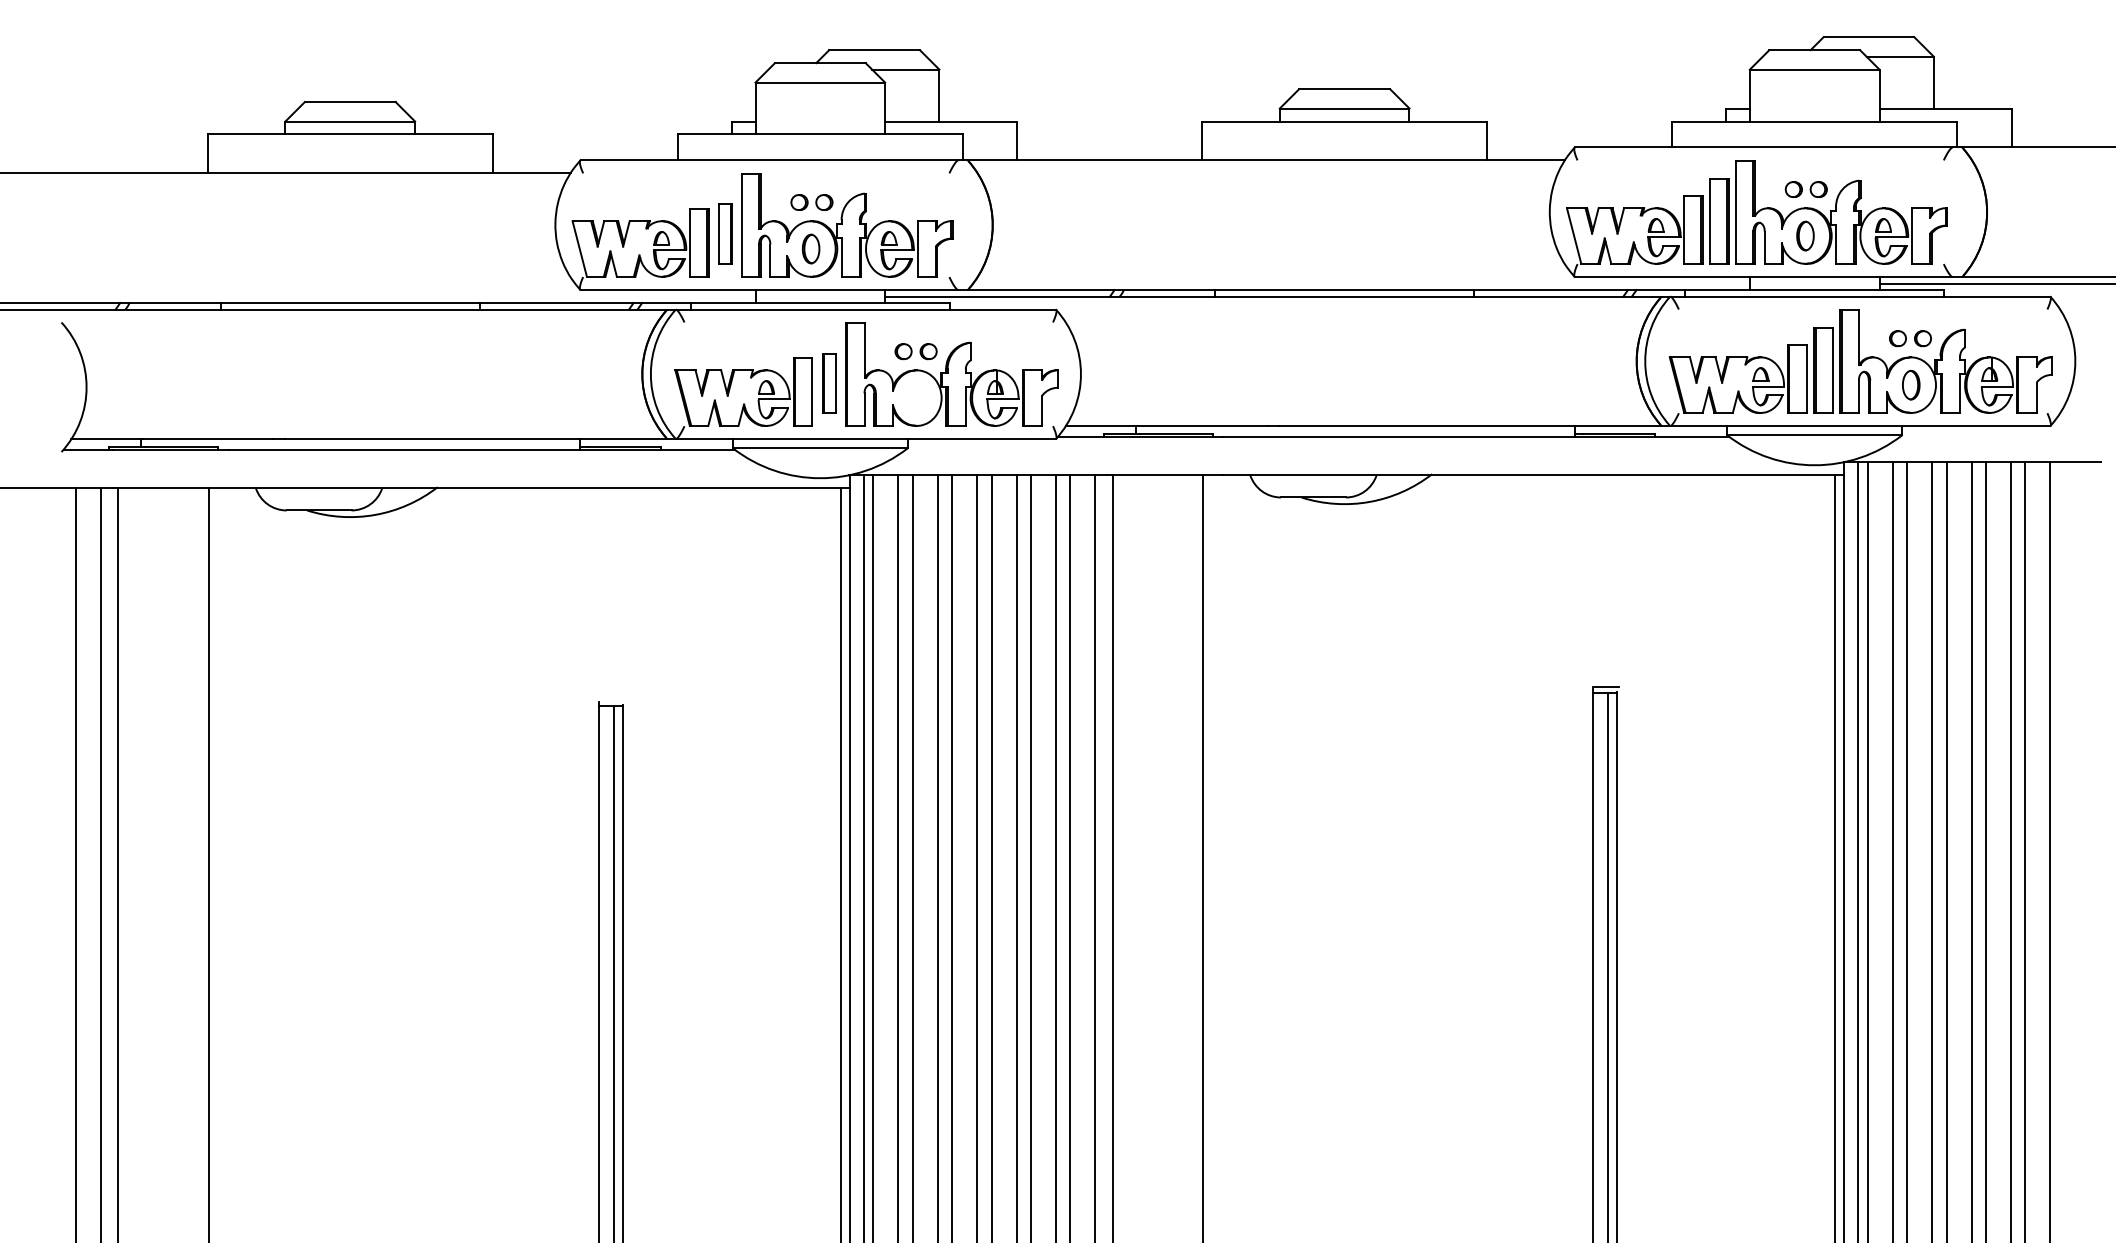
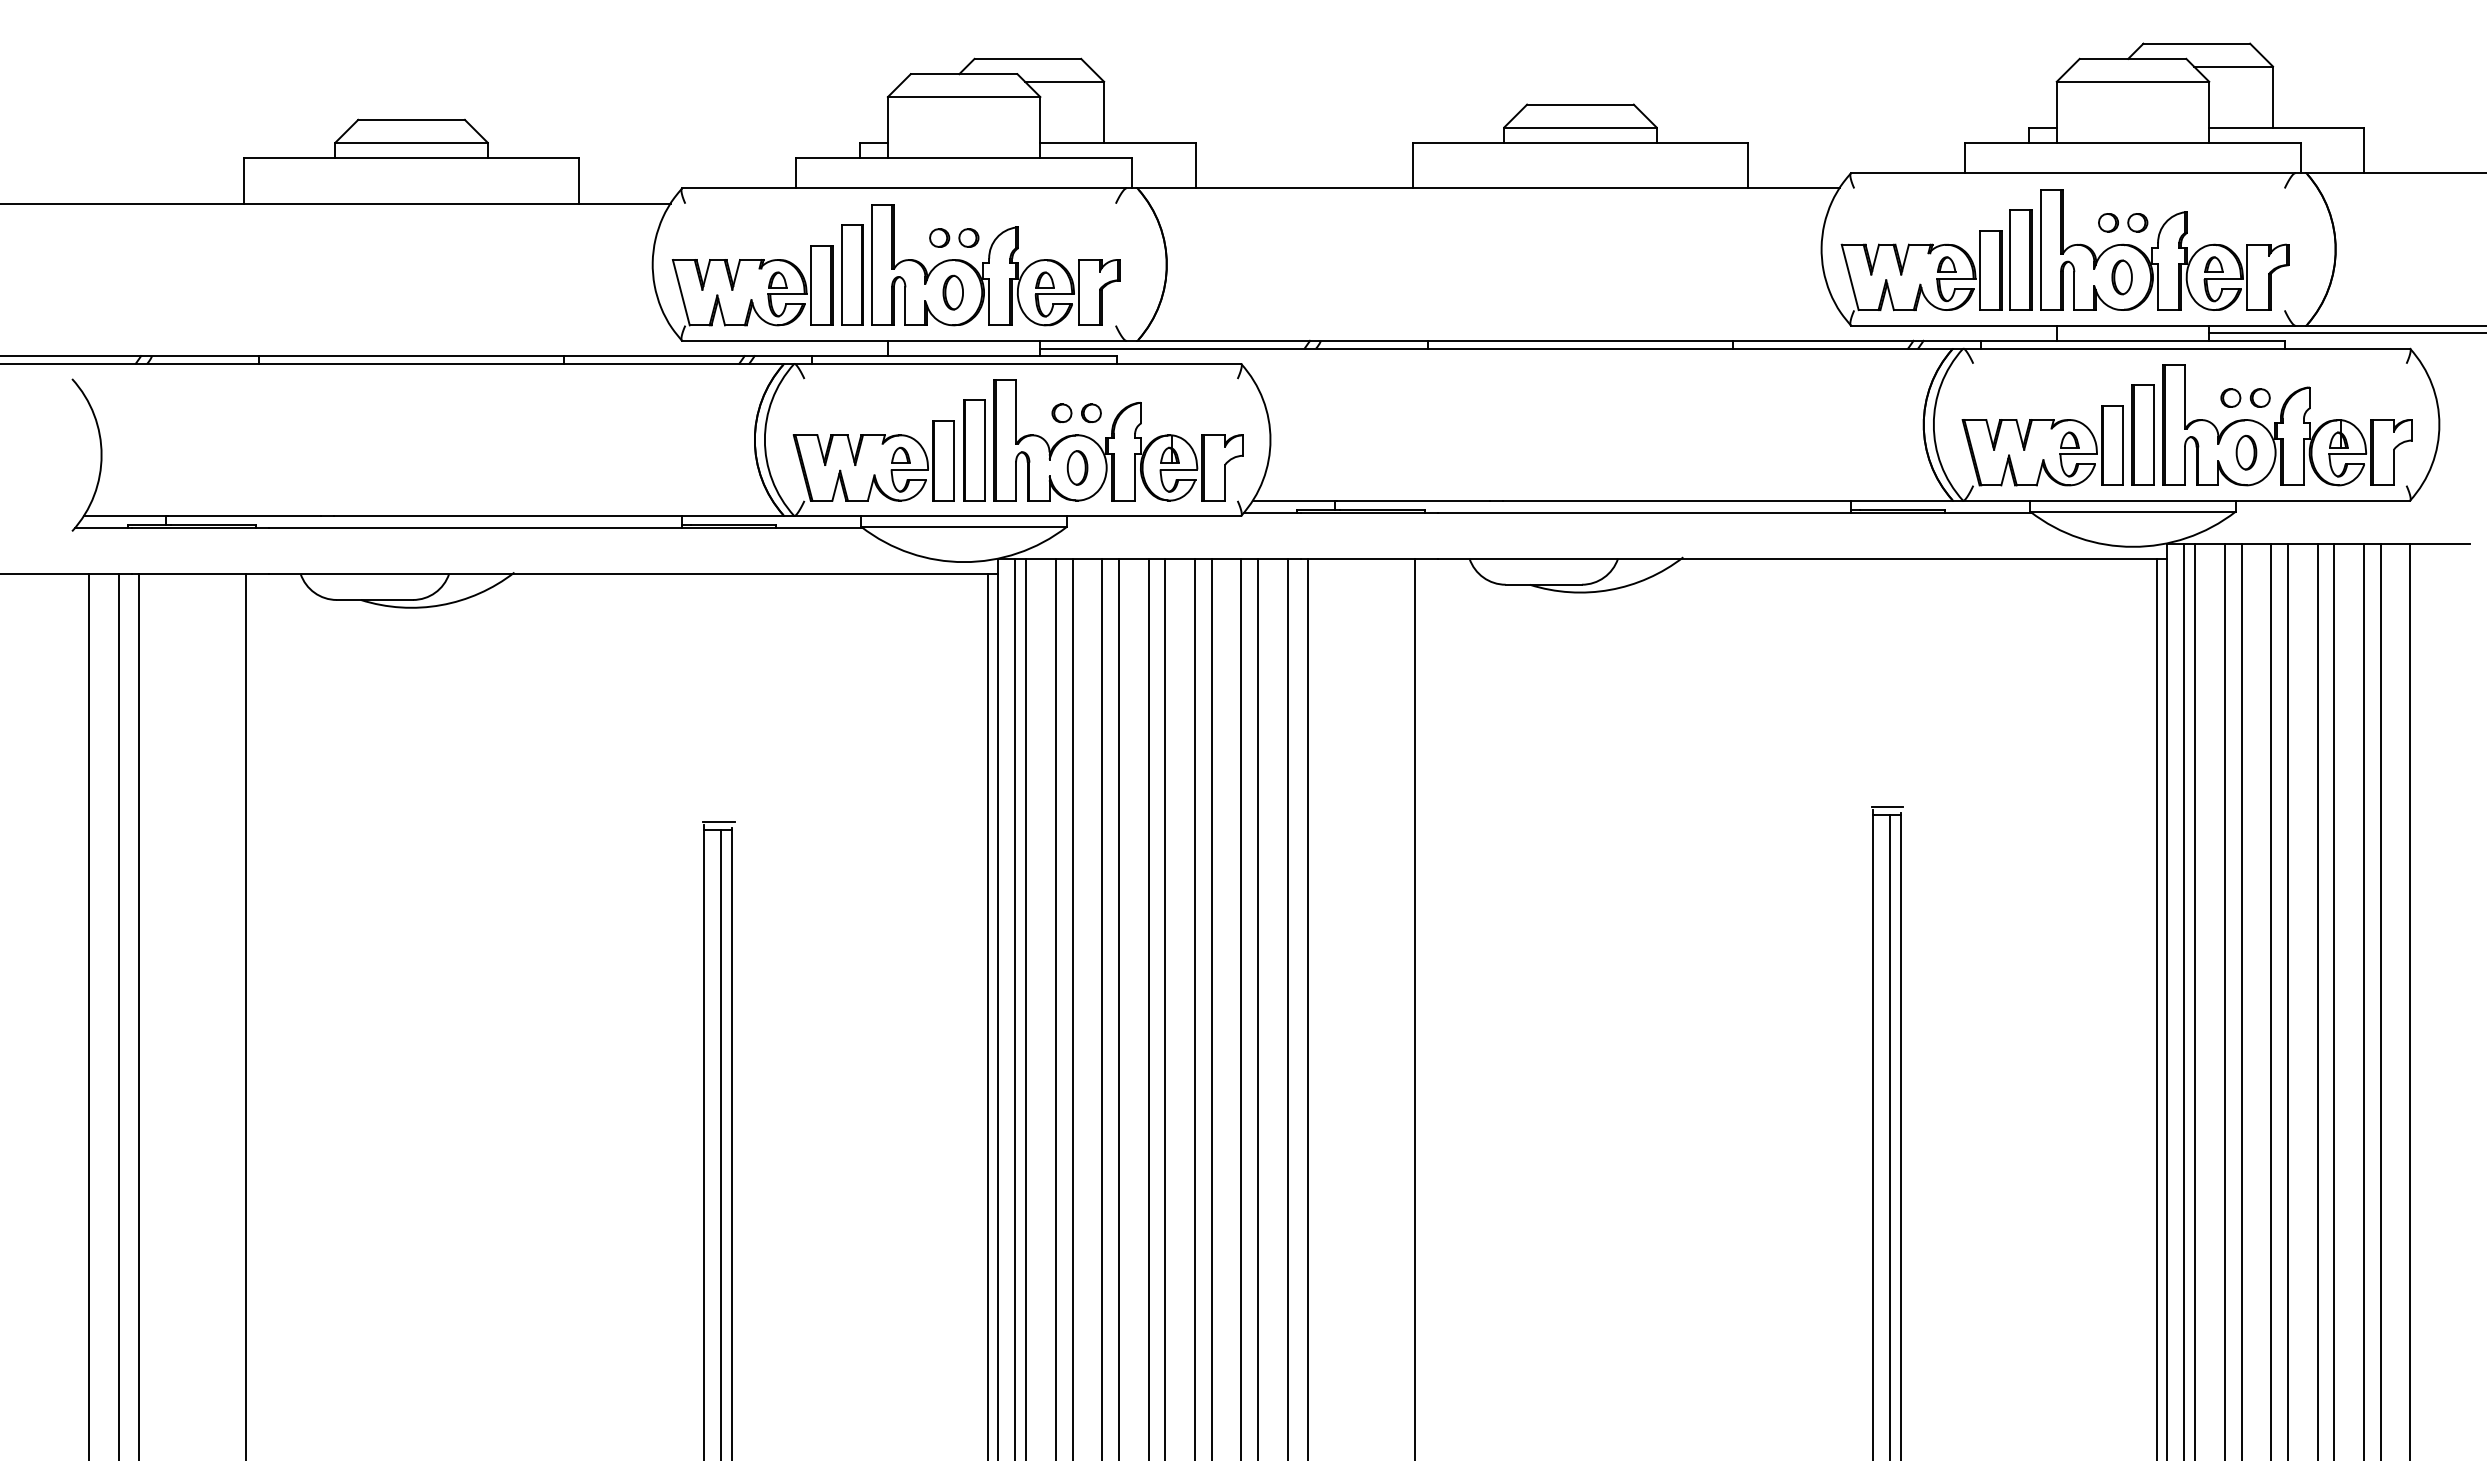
part: (725, 233) -> (852, 274), size x1.43
part: (829, 383) -> (974, 450), size x1.43
part: (916, 397) -> (1077, 467), added
line: (611, 699) -> (718, 822), added

